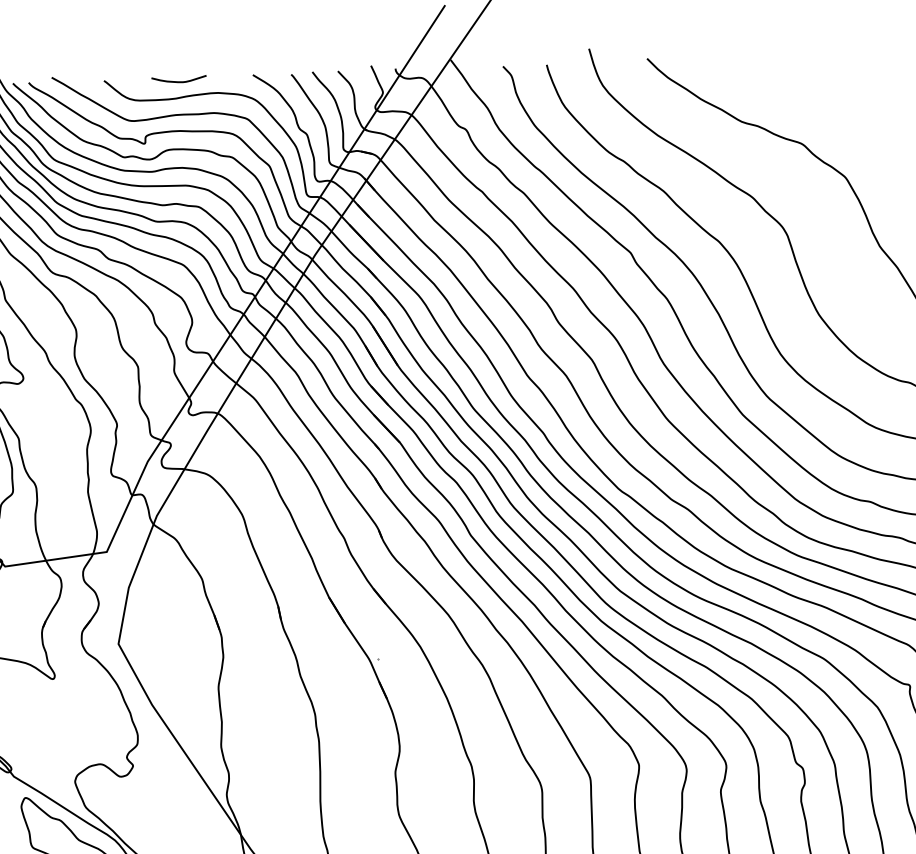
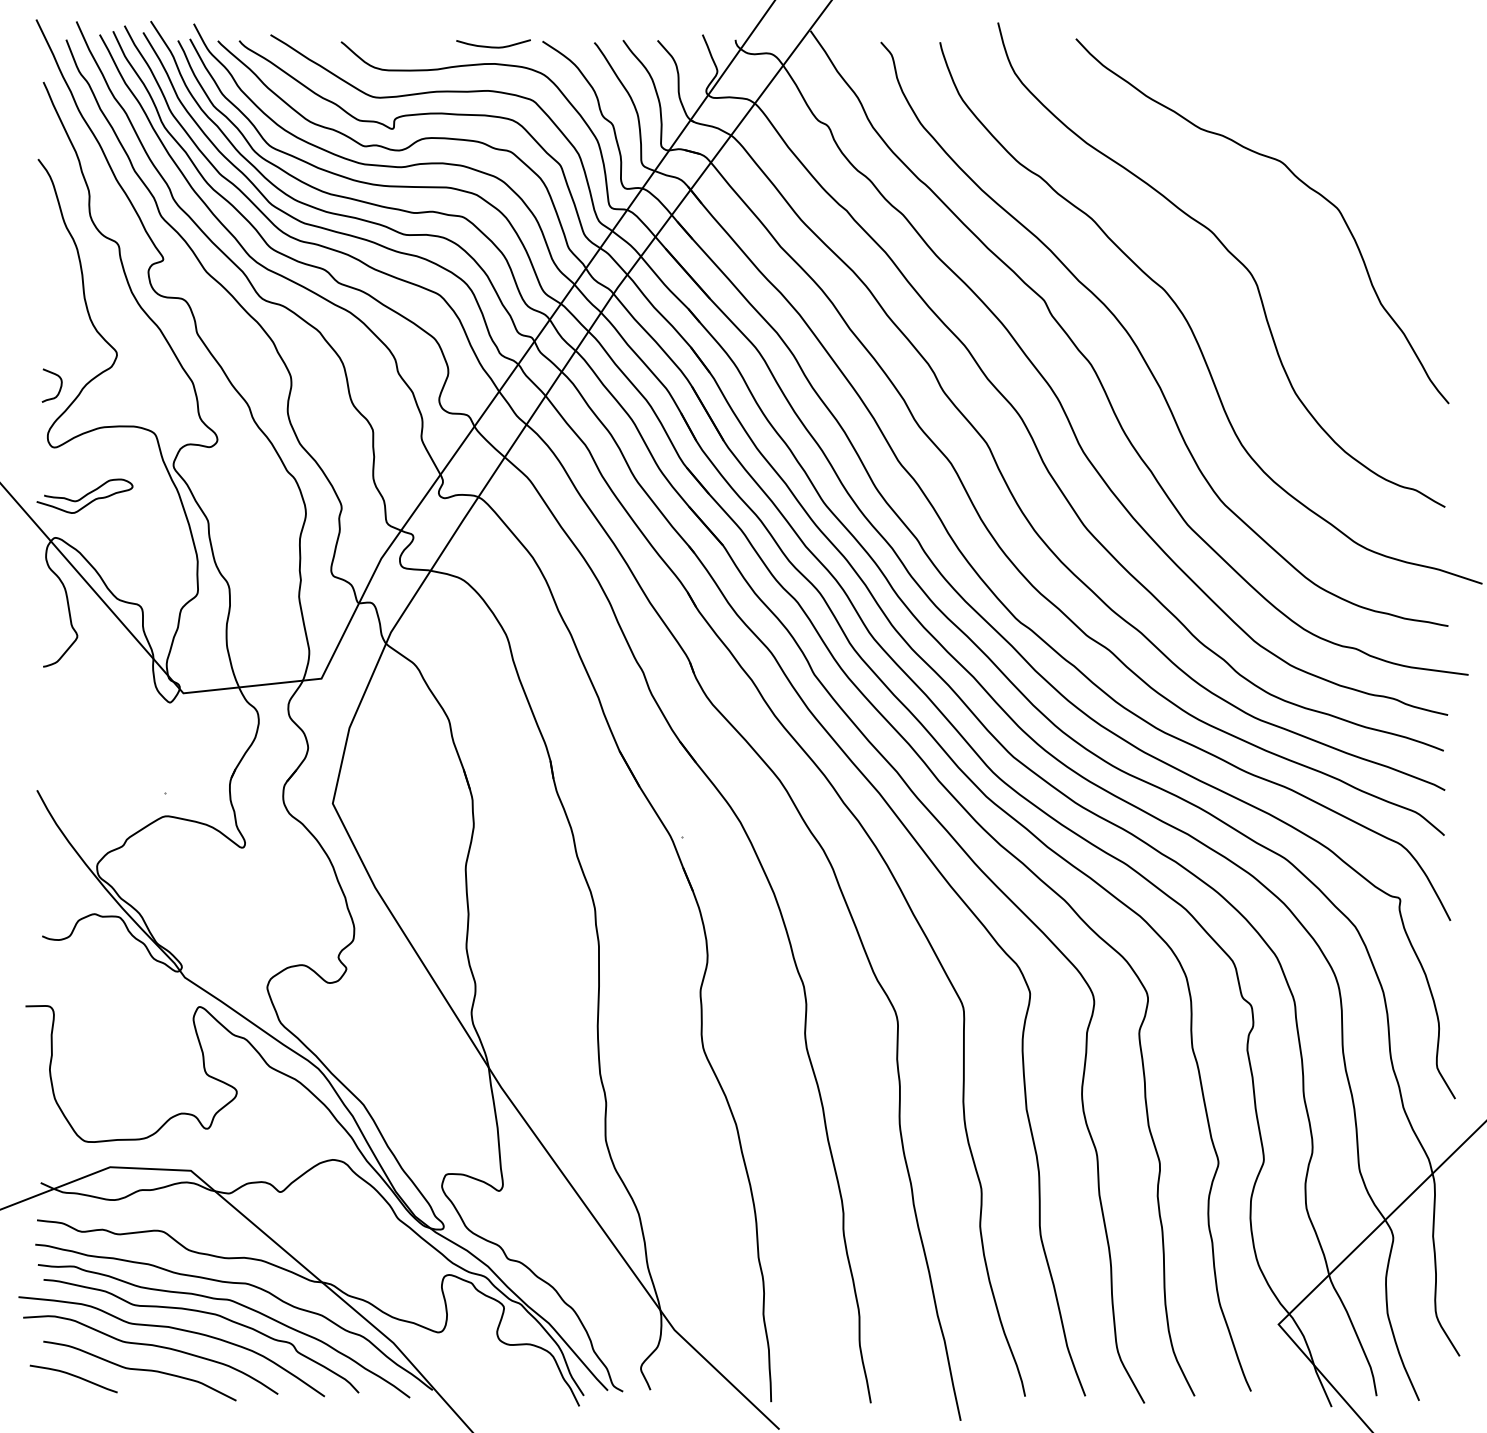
curve: (179, 81) -> (493, 46), moved

